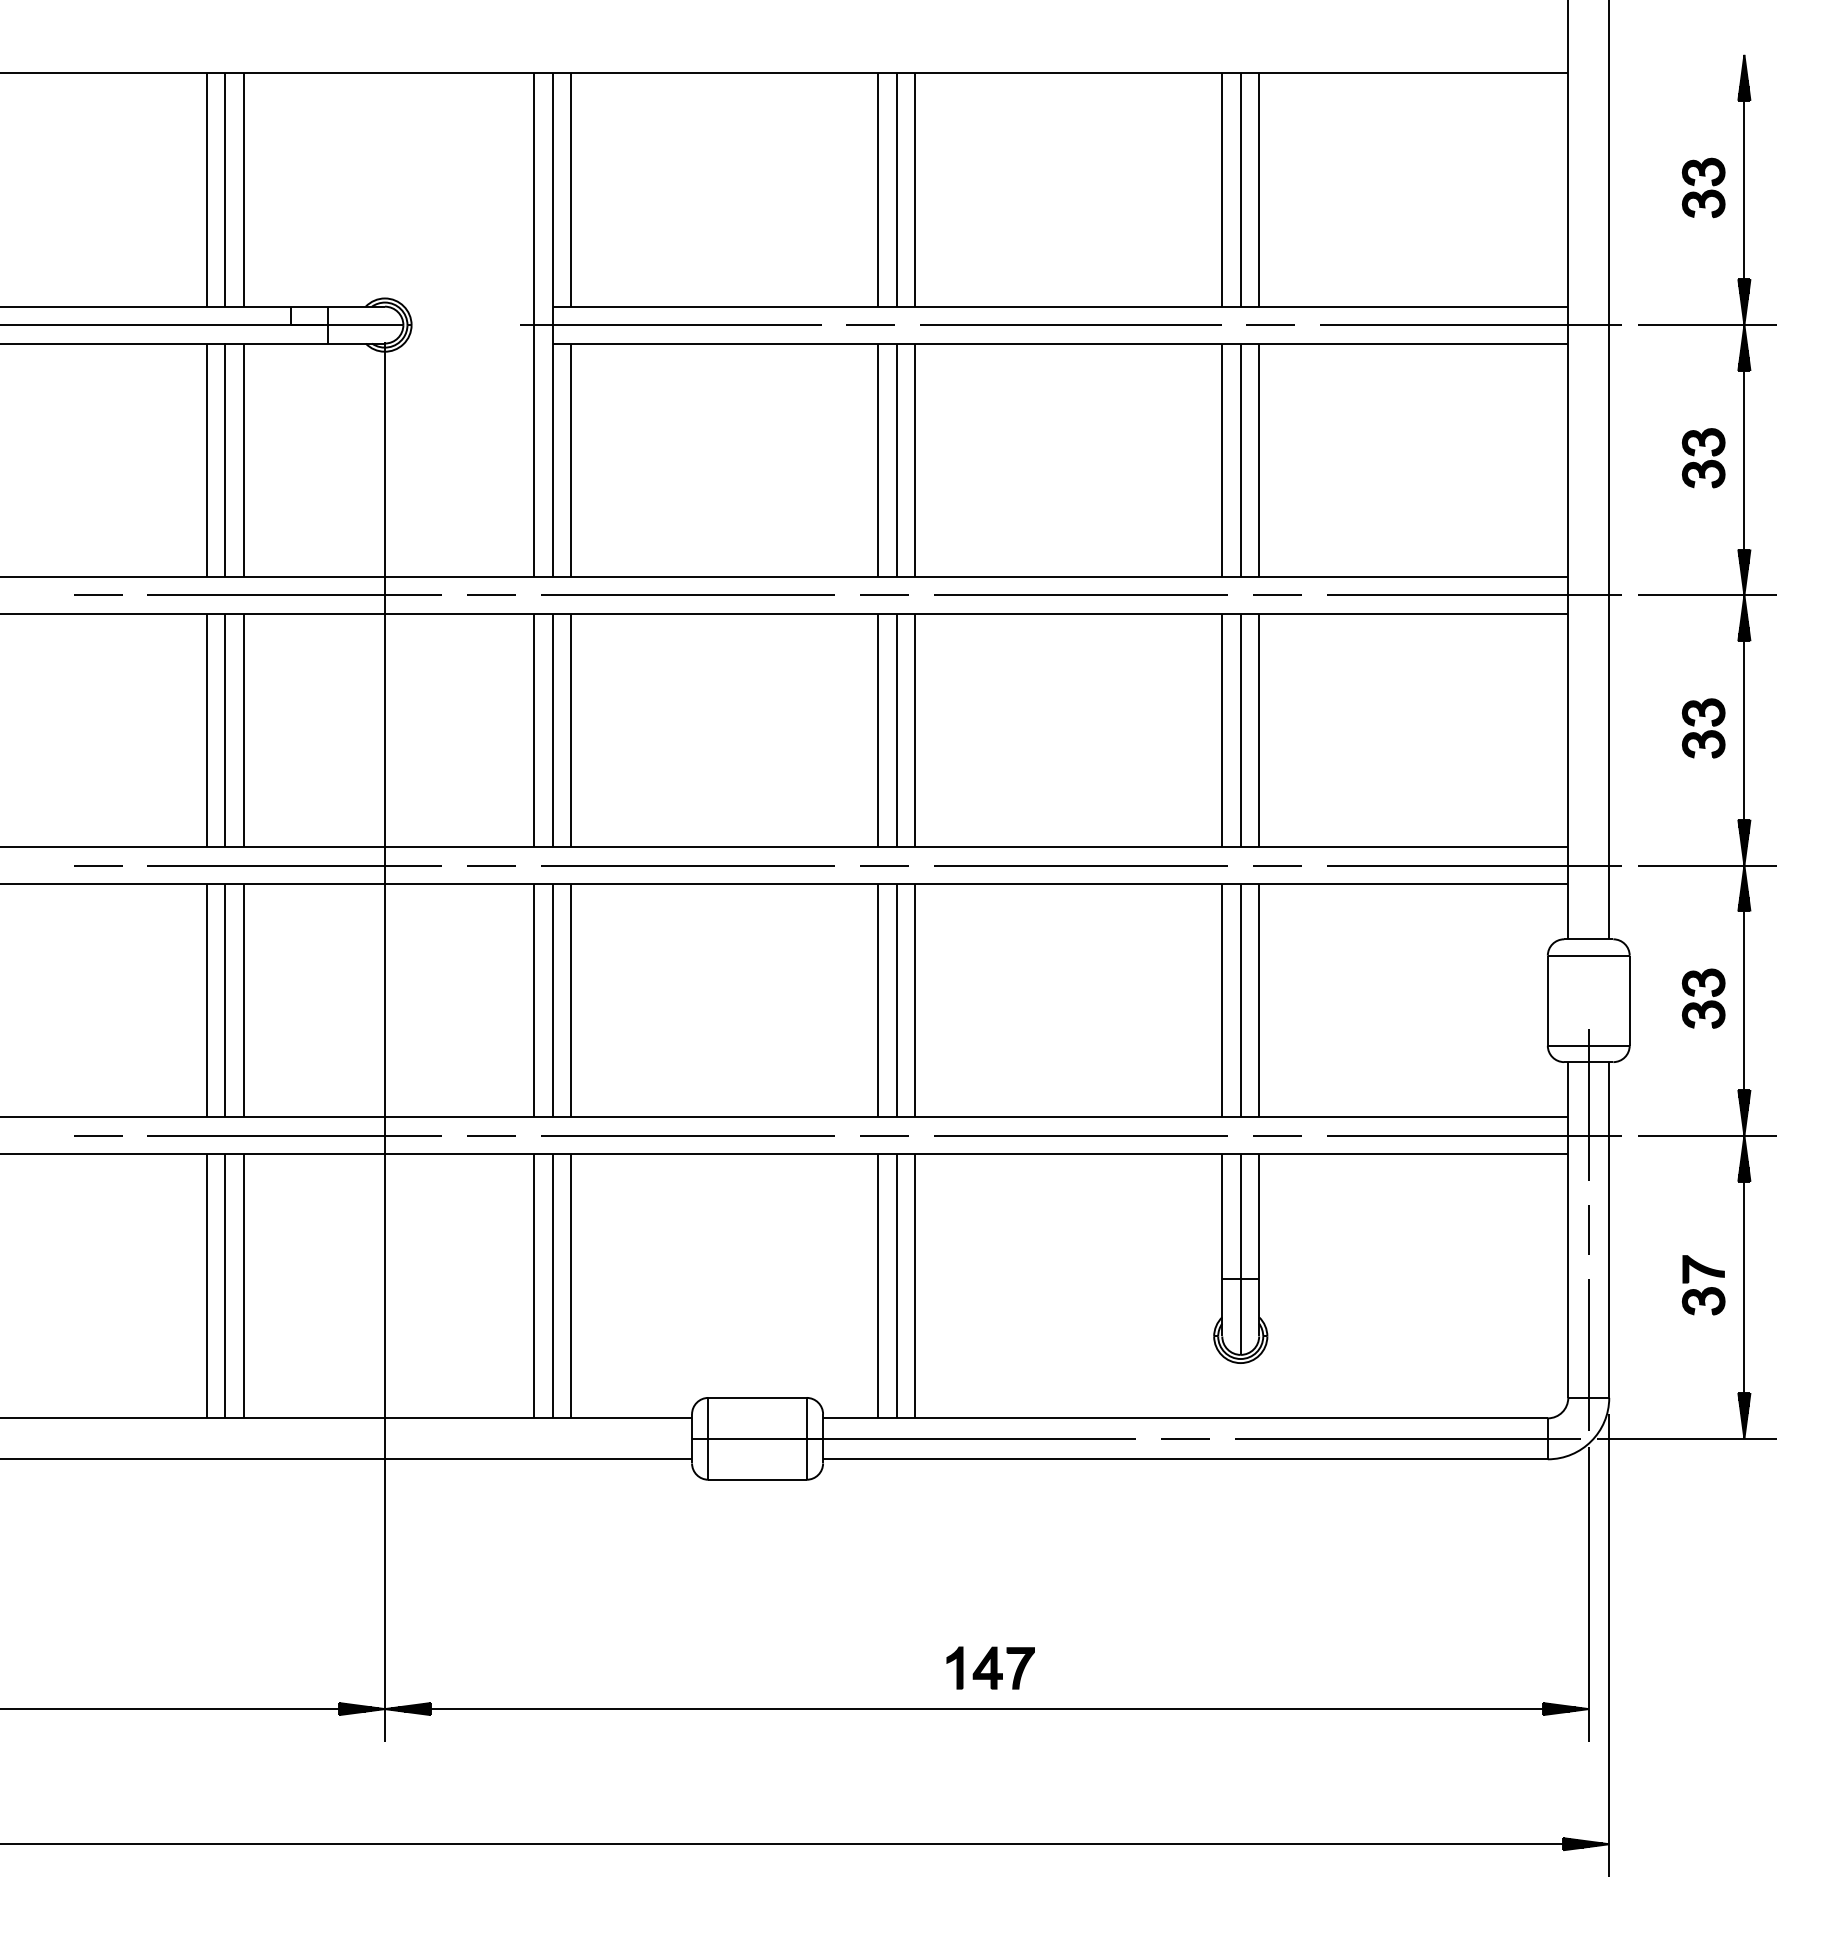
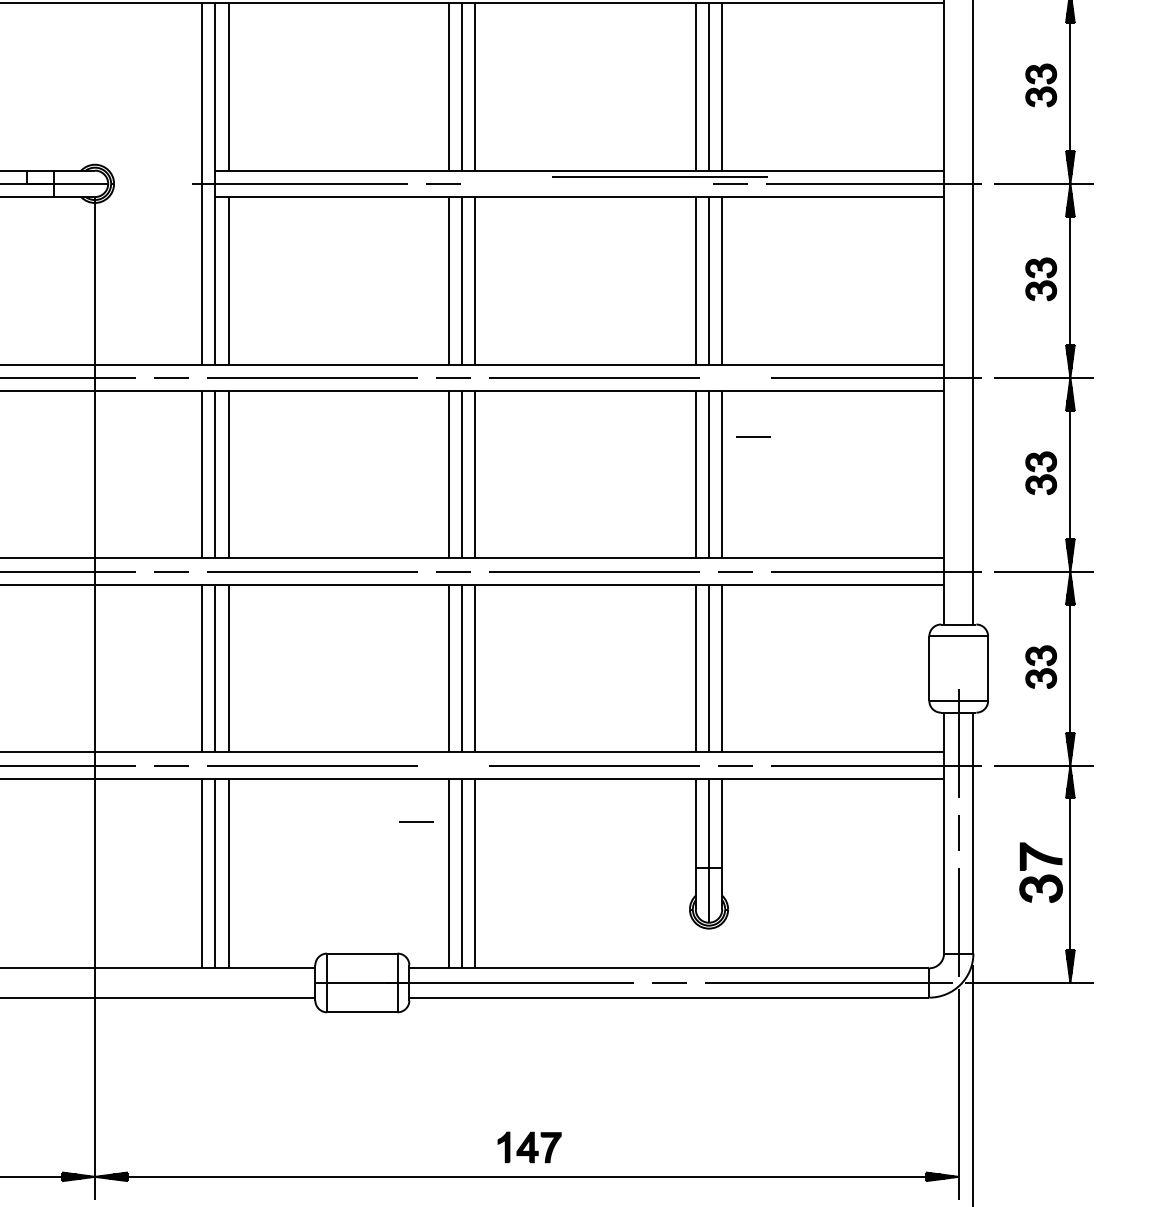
line: (1070, 324) -> (660, 176), moved
line: (1277, 594) -> (753, 435), moved
line: (884, 1135) -> (416, 821), moved
part: (1703, 1285) -> (1041, 872), size x1.4

